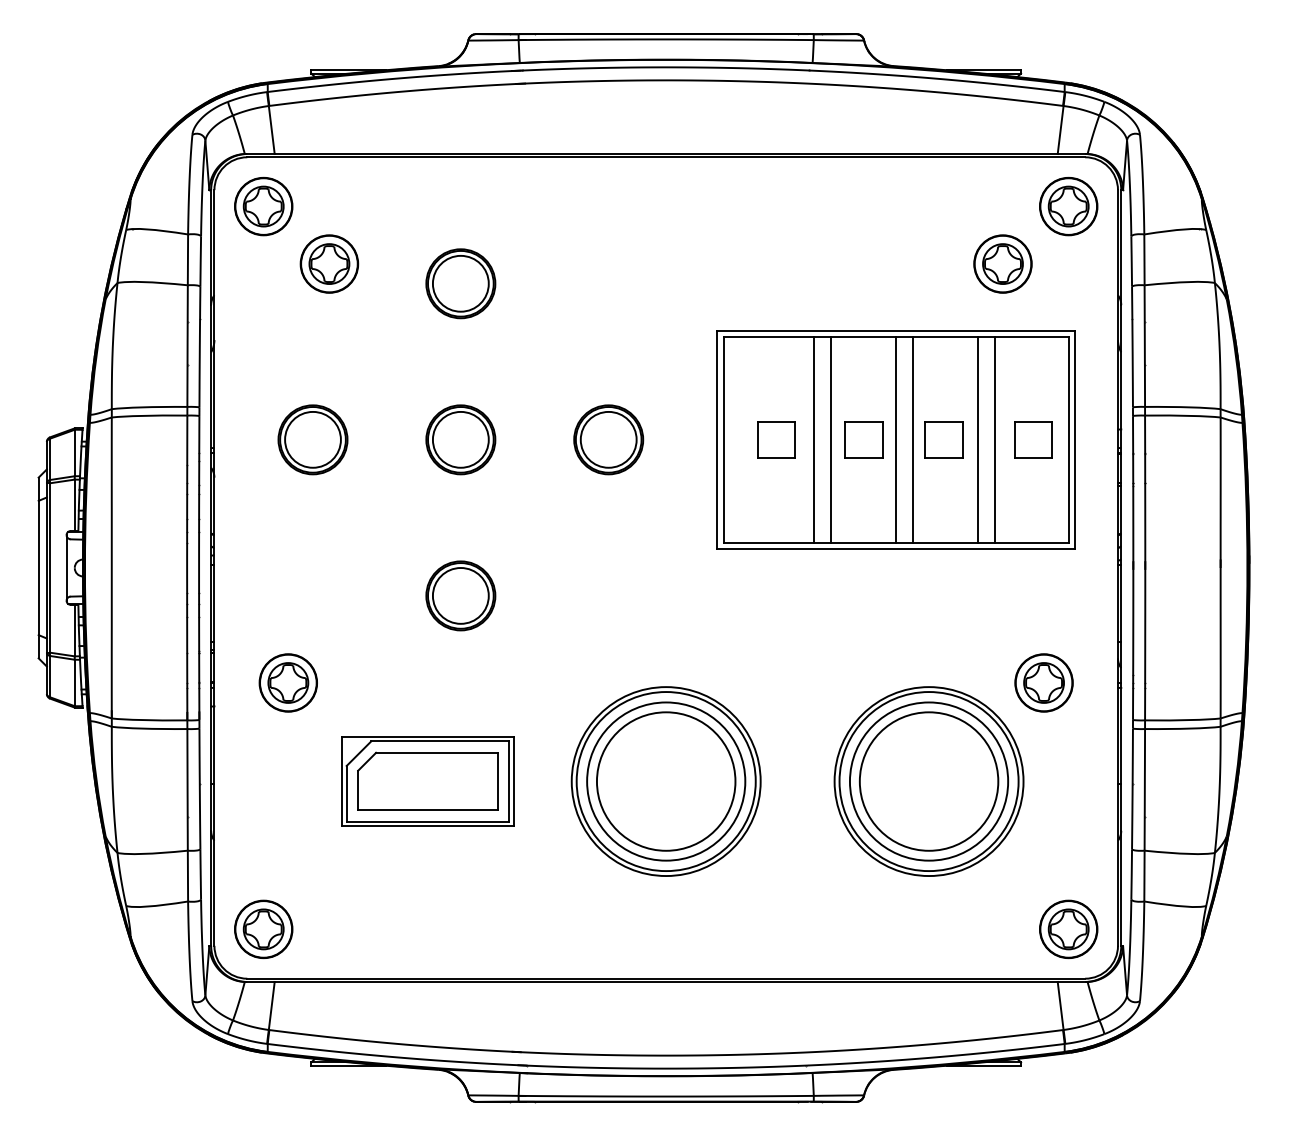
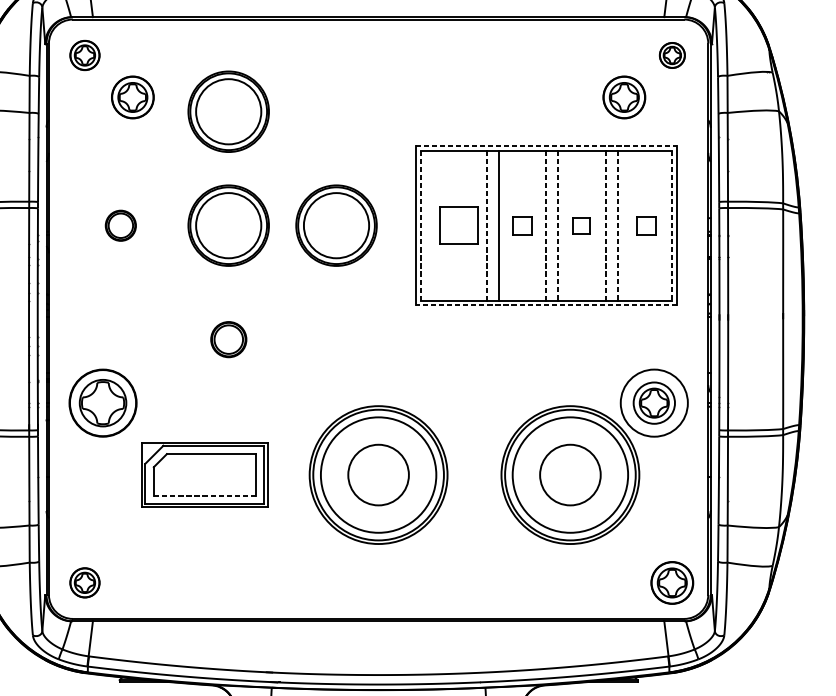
part: (263, 206) -> (84, 55), size x0.7
part: (1068, 206) -> (672, 55), size x0.6
part: (460, 283) -> (228, 111), size x1.6
line: (896, 330) -> (546, 145), solid -> dashed
part: (312, 439) -> (120, 225), size x0.6
part: (460, 439) -> (228, 225), size x1.6
part: (608, 439) -> (336, 225), size x1.6
line: (723, 439) -> (420, 225), solid -> dashed
part: (776, 439) -> (459, 225), size x1.4
line: (814, 439) -> (486, 225), solid -> dashed
part: (863, 439) -> (522, 225), size x0.7
line: (896, 439) -> (546, 225), solid -> dashed
line: (912, 439) -> (558, 225), solid -> dashed
part: (943, 439) -> (580, 225), size x0.6
line: (978, 439) -> (606, 225), solid -> dashed
line: (994, 439) -> (618, 225), solid -> dashed
part: (1033, 439) -> (646, 225), size x0.7
line: (1068, 439) -> (672, 225), solid -> dashed
line: (895, 549) -> (545, 305), solid -> dashed
part: (460, 595) -> (228, 339), size x0.7
part: (287, 682) -> (102, 402), size x1.6
circle: (1043, 682) -> (653, 402), size x1.6
circle: (665, 781) -> (378, 475), size x0.6
circle: (928, 781) -> (570, 475), size x0.6
line: (428, 810) -> (205, 496), solid -> dashed
part: (263, 928) -> (84, 582), size x0.7

